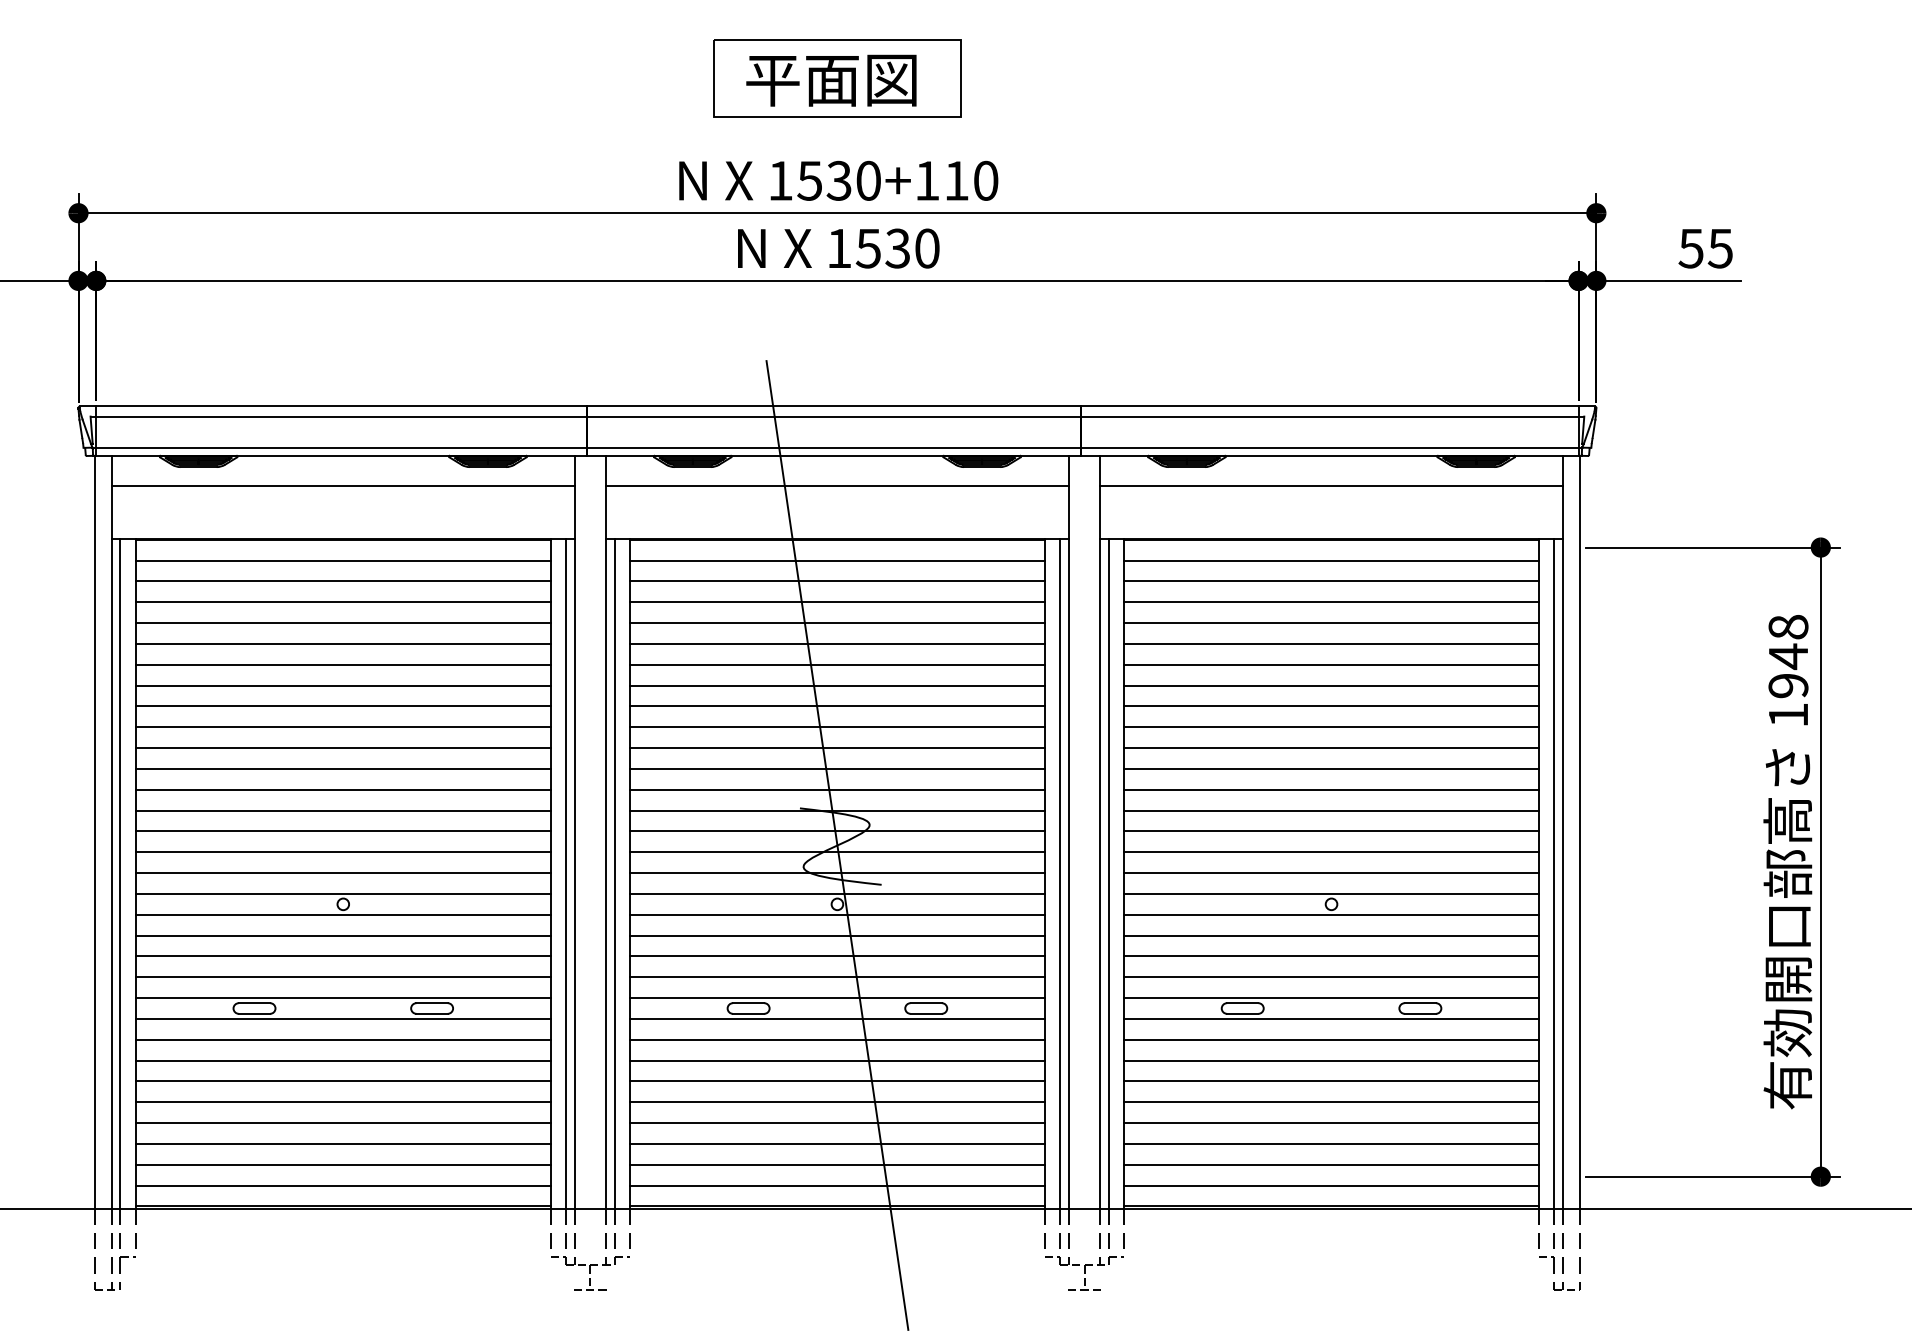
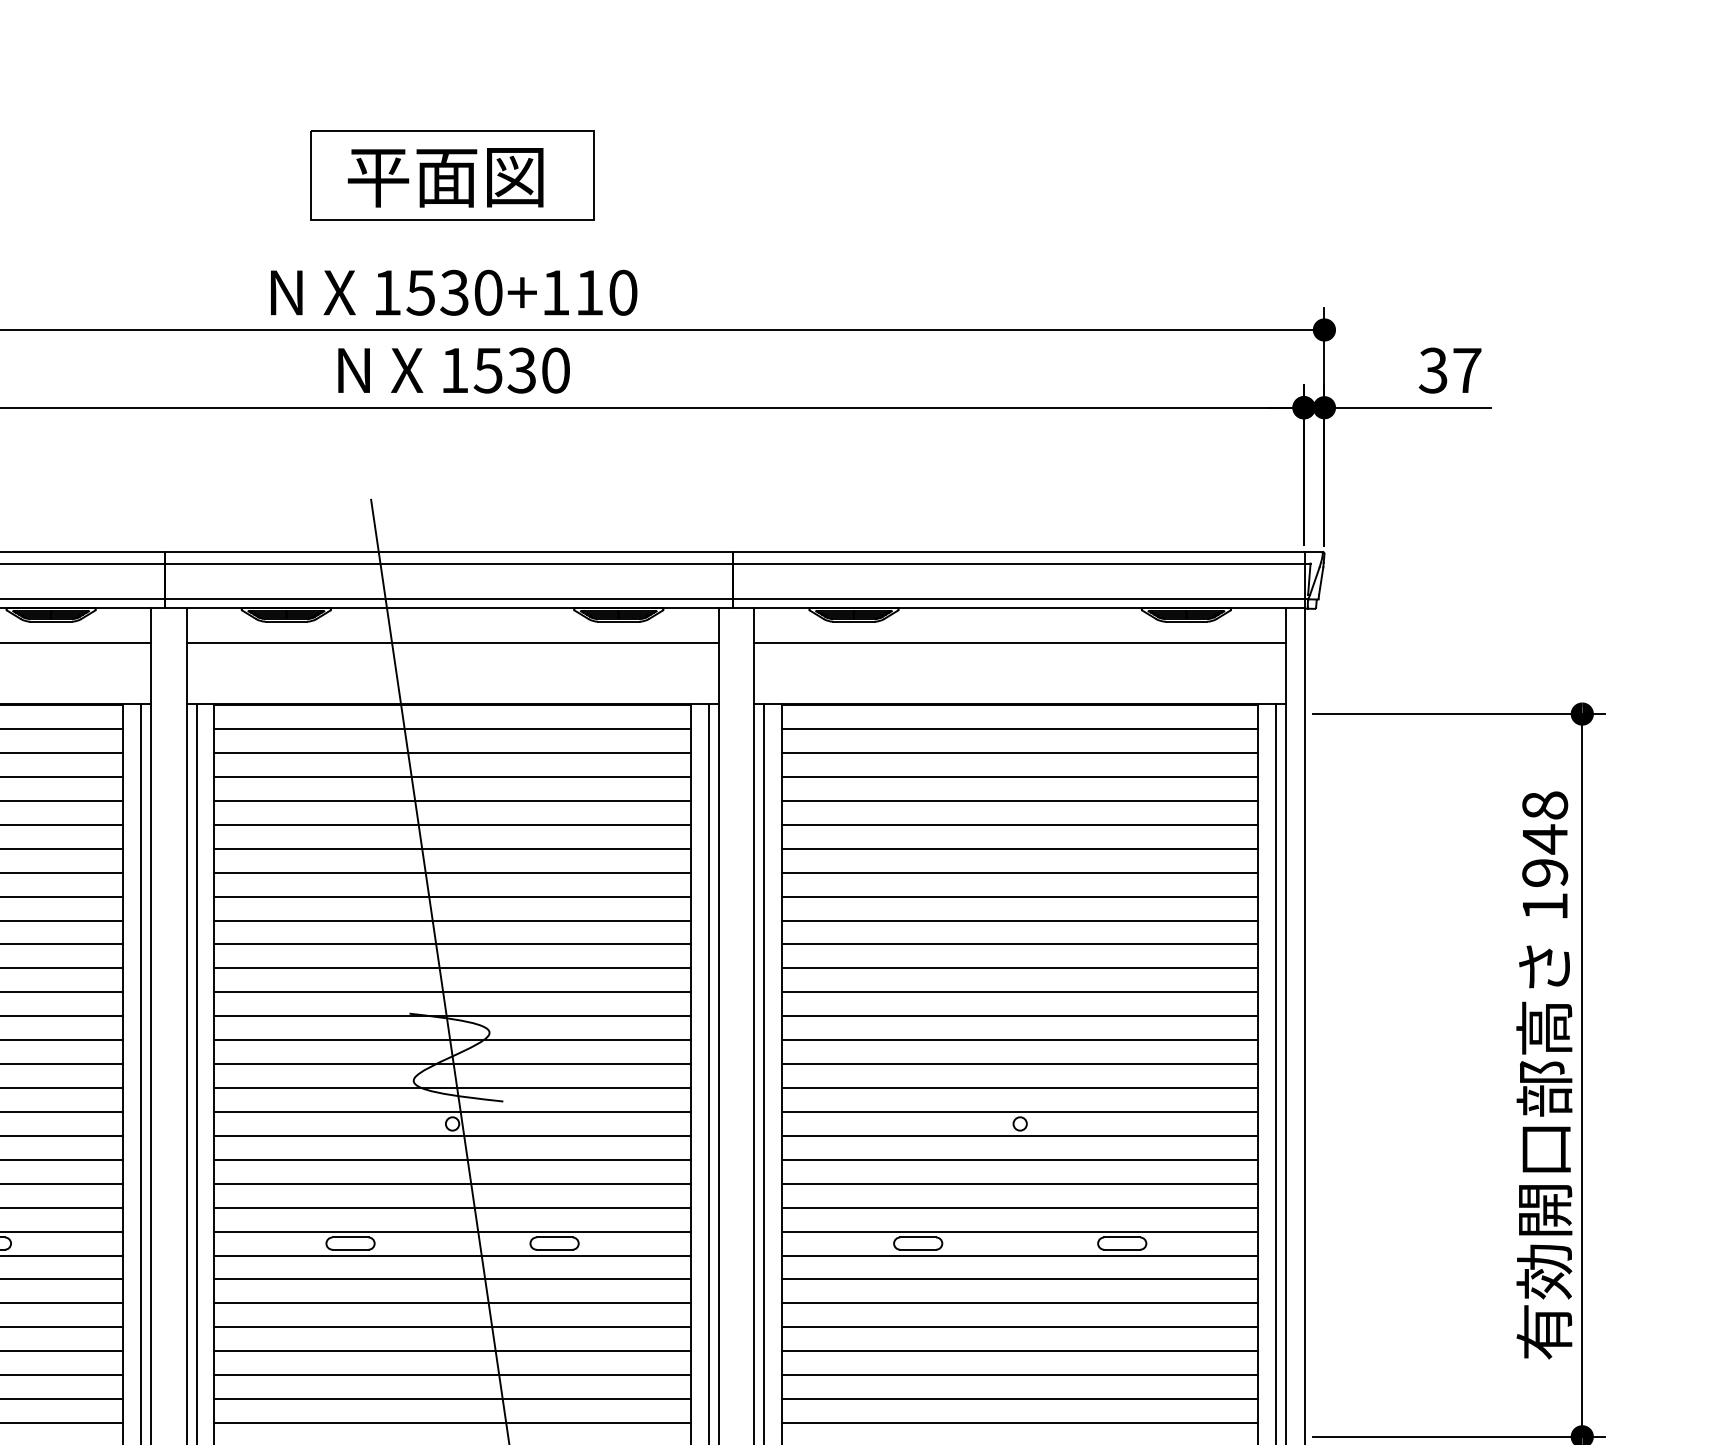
text: (1705, 248) -> (1449, 370), 55 -> 37

